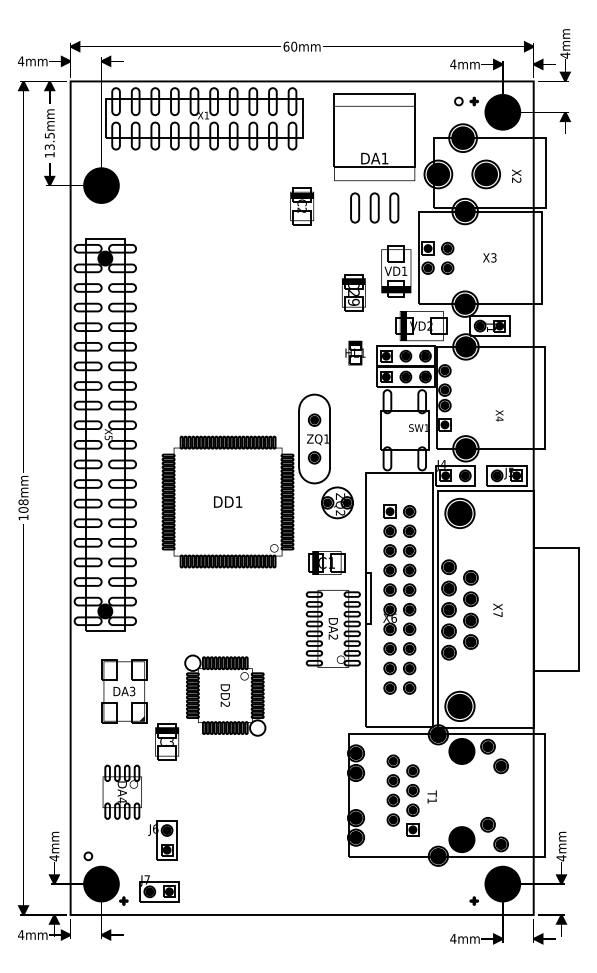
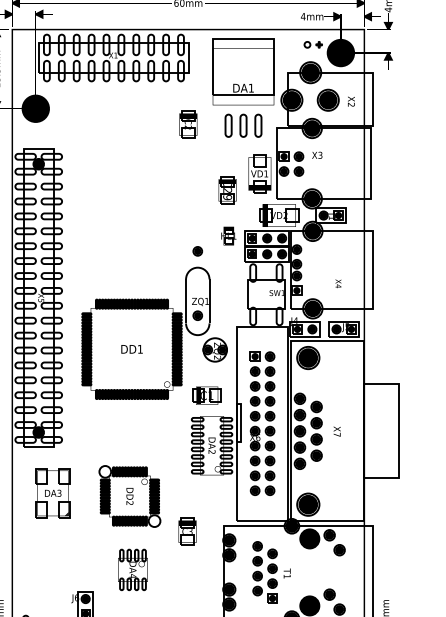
text: (489, 257) -> (317, 155), moved
part: (314, 419) -> (197, 250), moved
part: (167, 741) -> (187, 531), moved
part: (121, 791) -> (132, 569), moved

